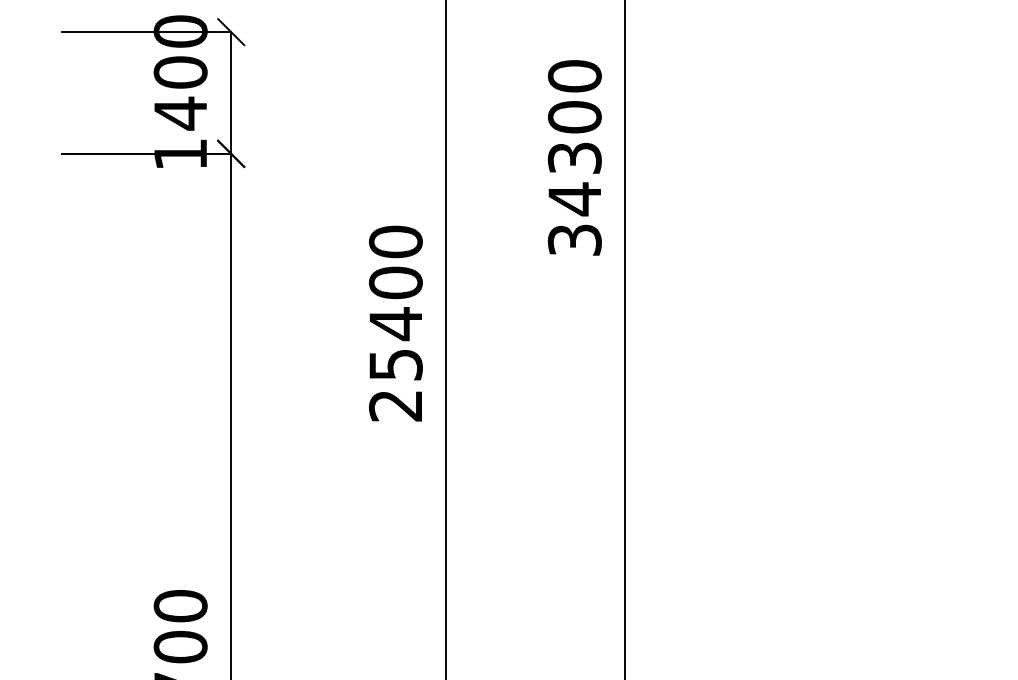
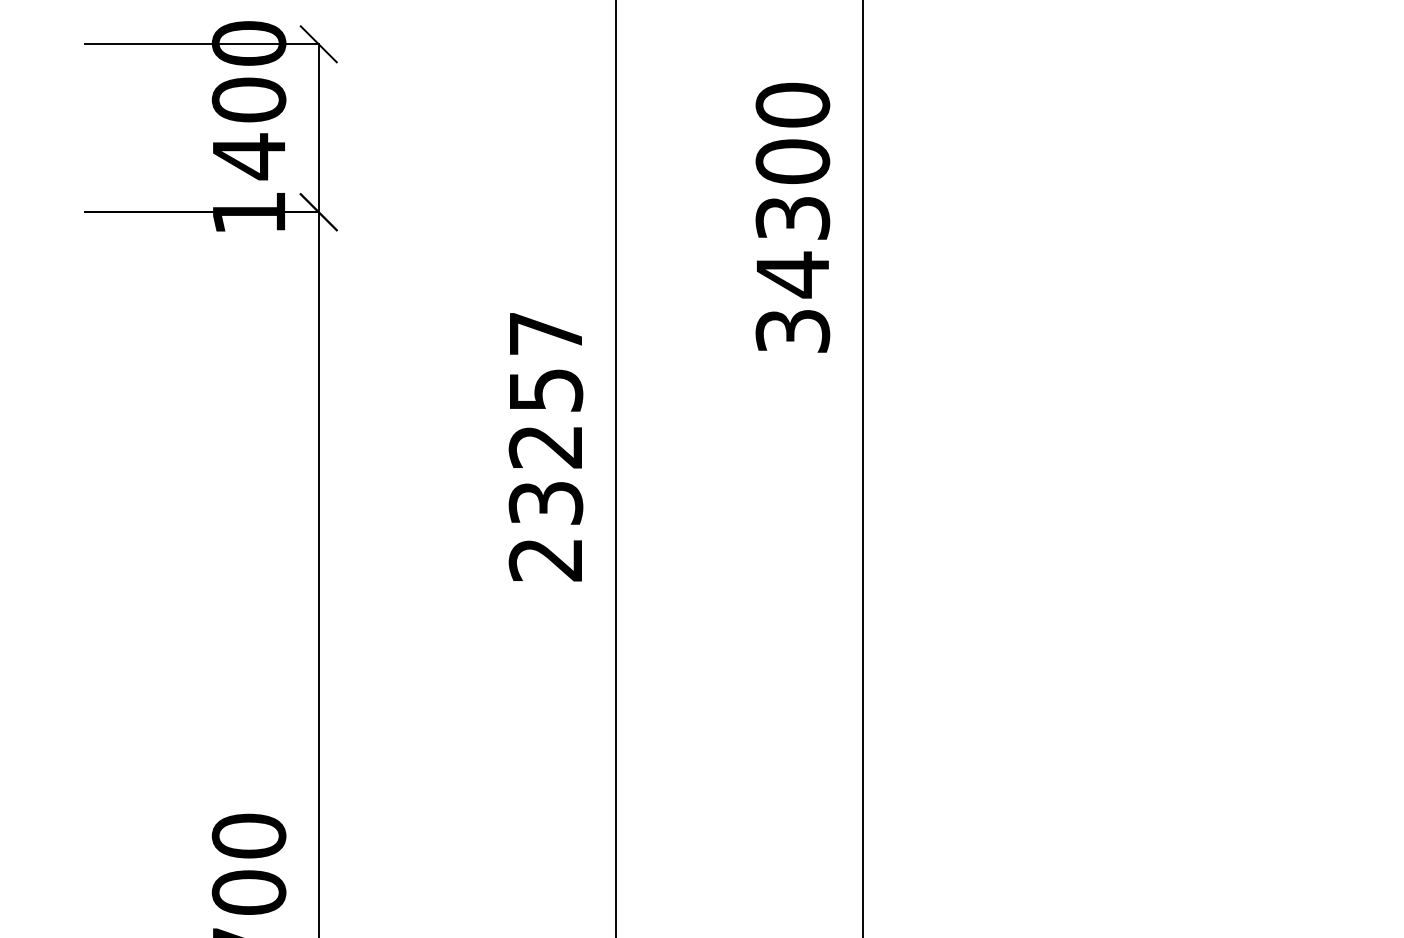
text: (395, 302) -> (545, 417), 25400 -> 23257

